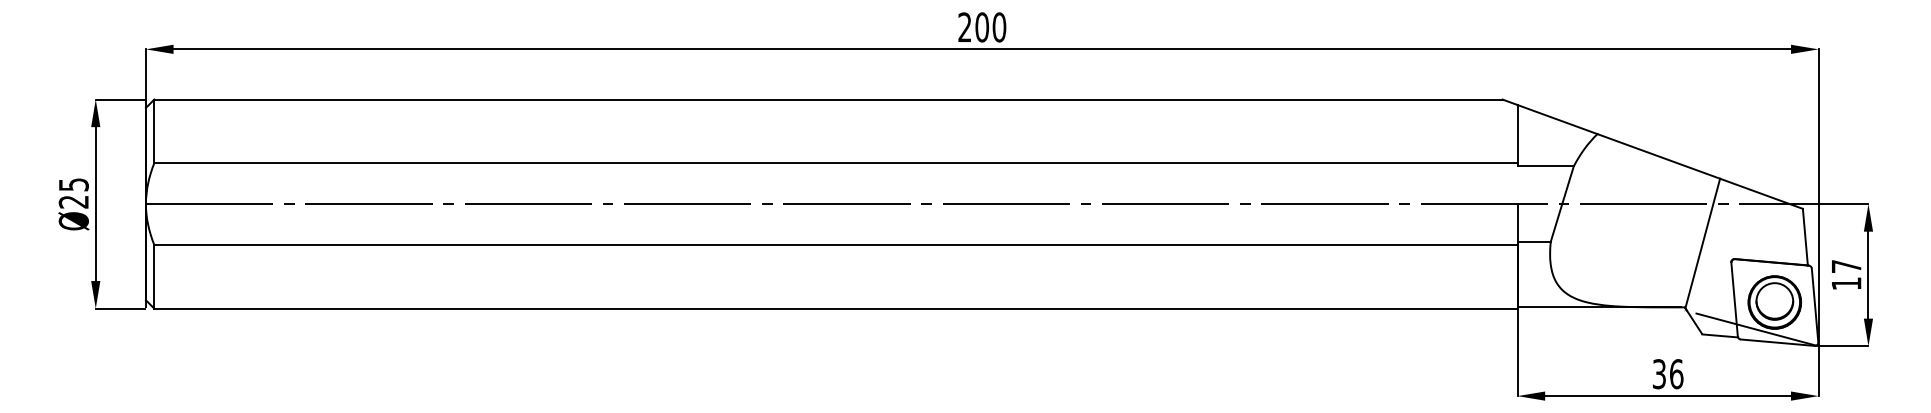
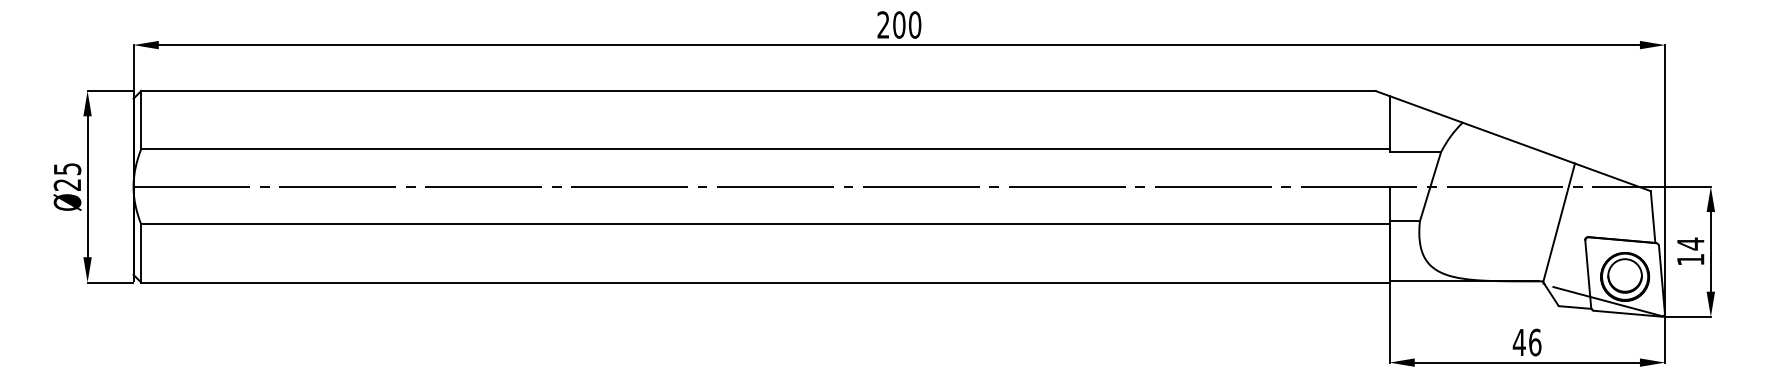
text: (1846, 266) -> (1690, 243), 17 -> 14
text: (1659, 374) -> (1519, 342), 36 -> 46

